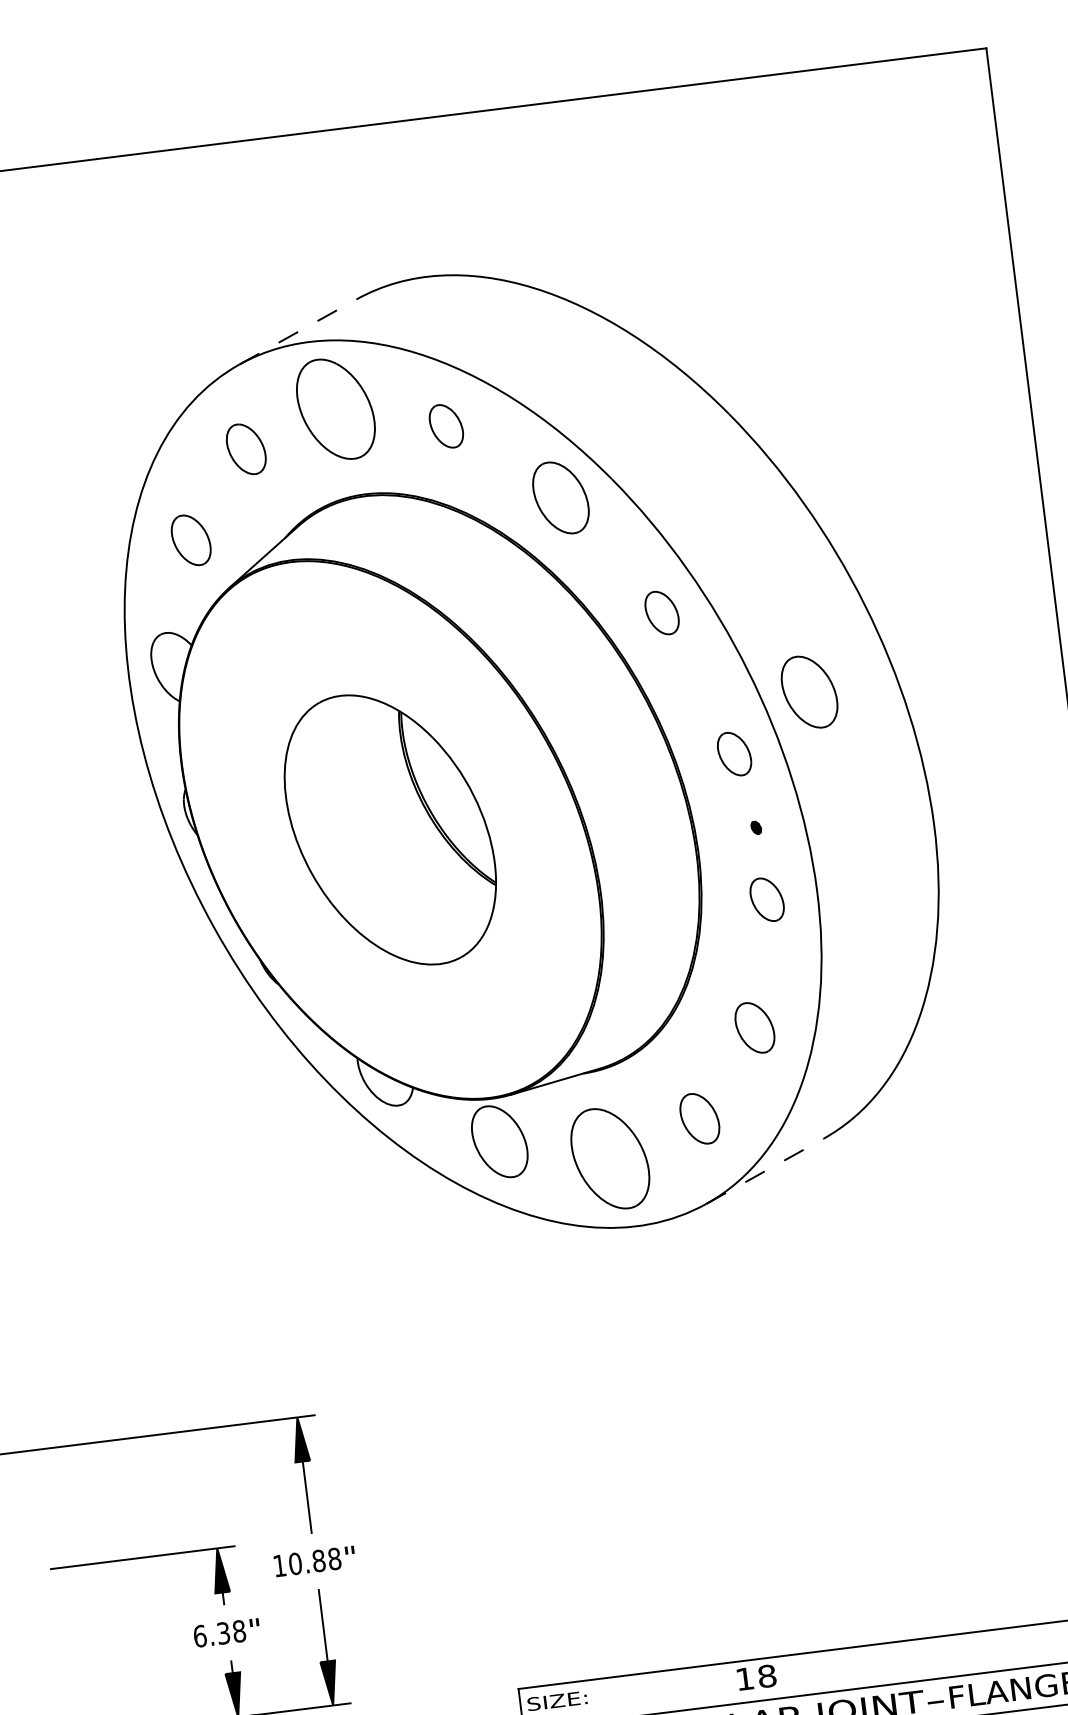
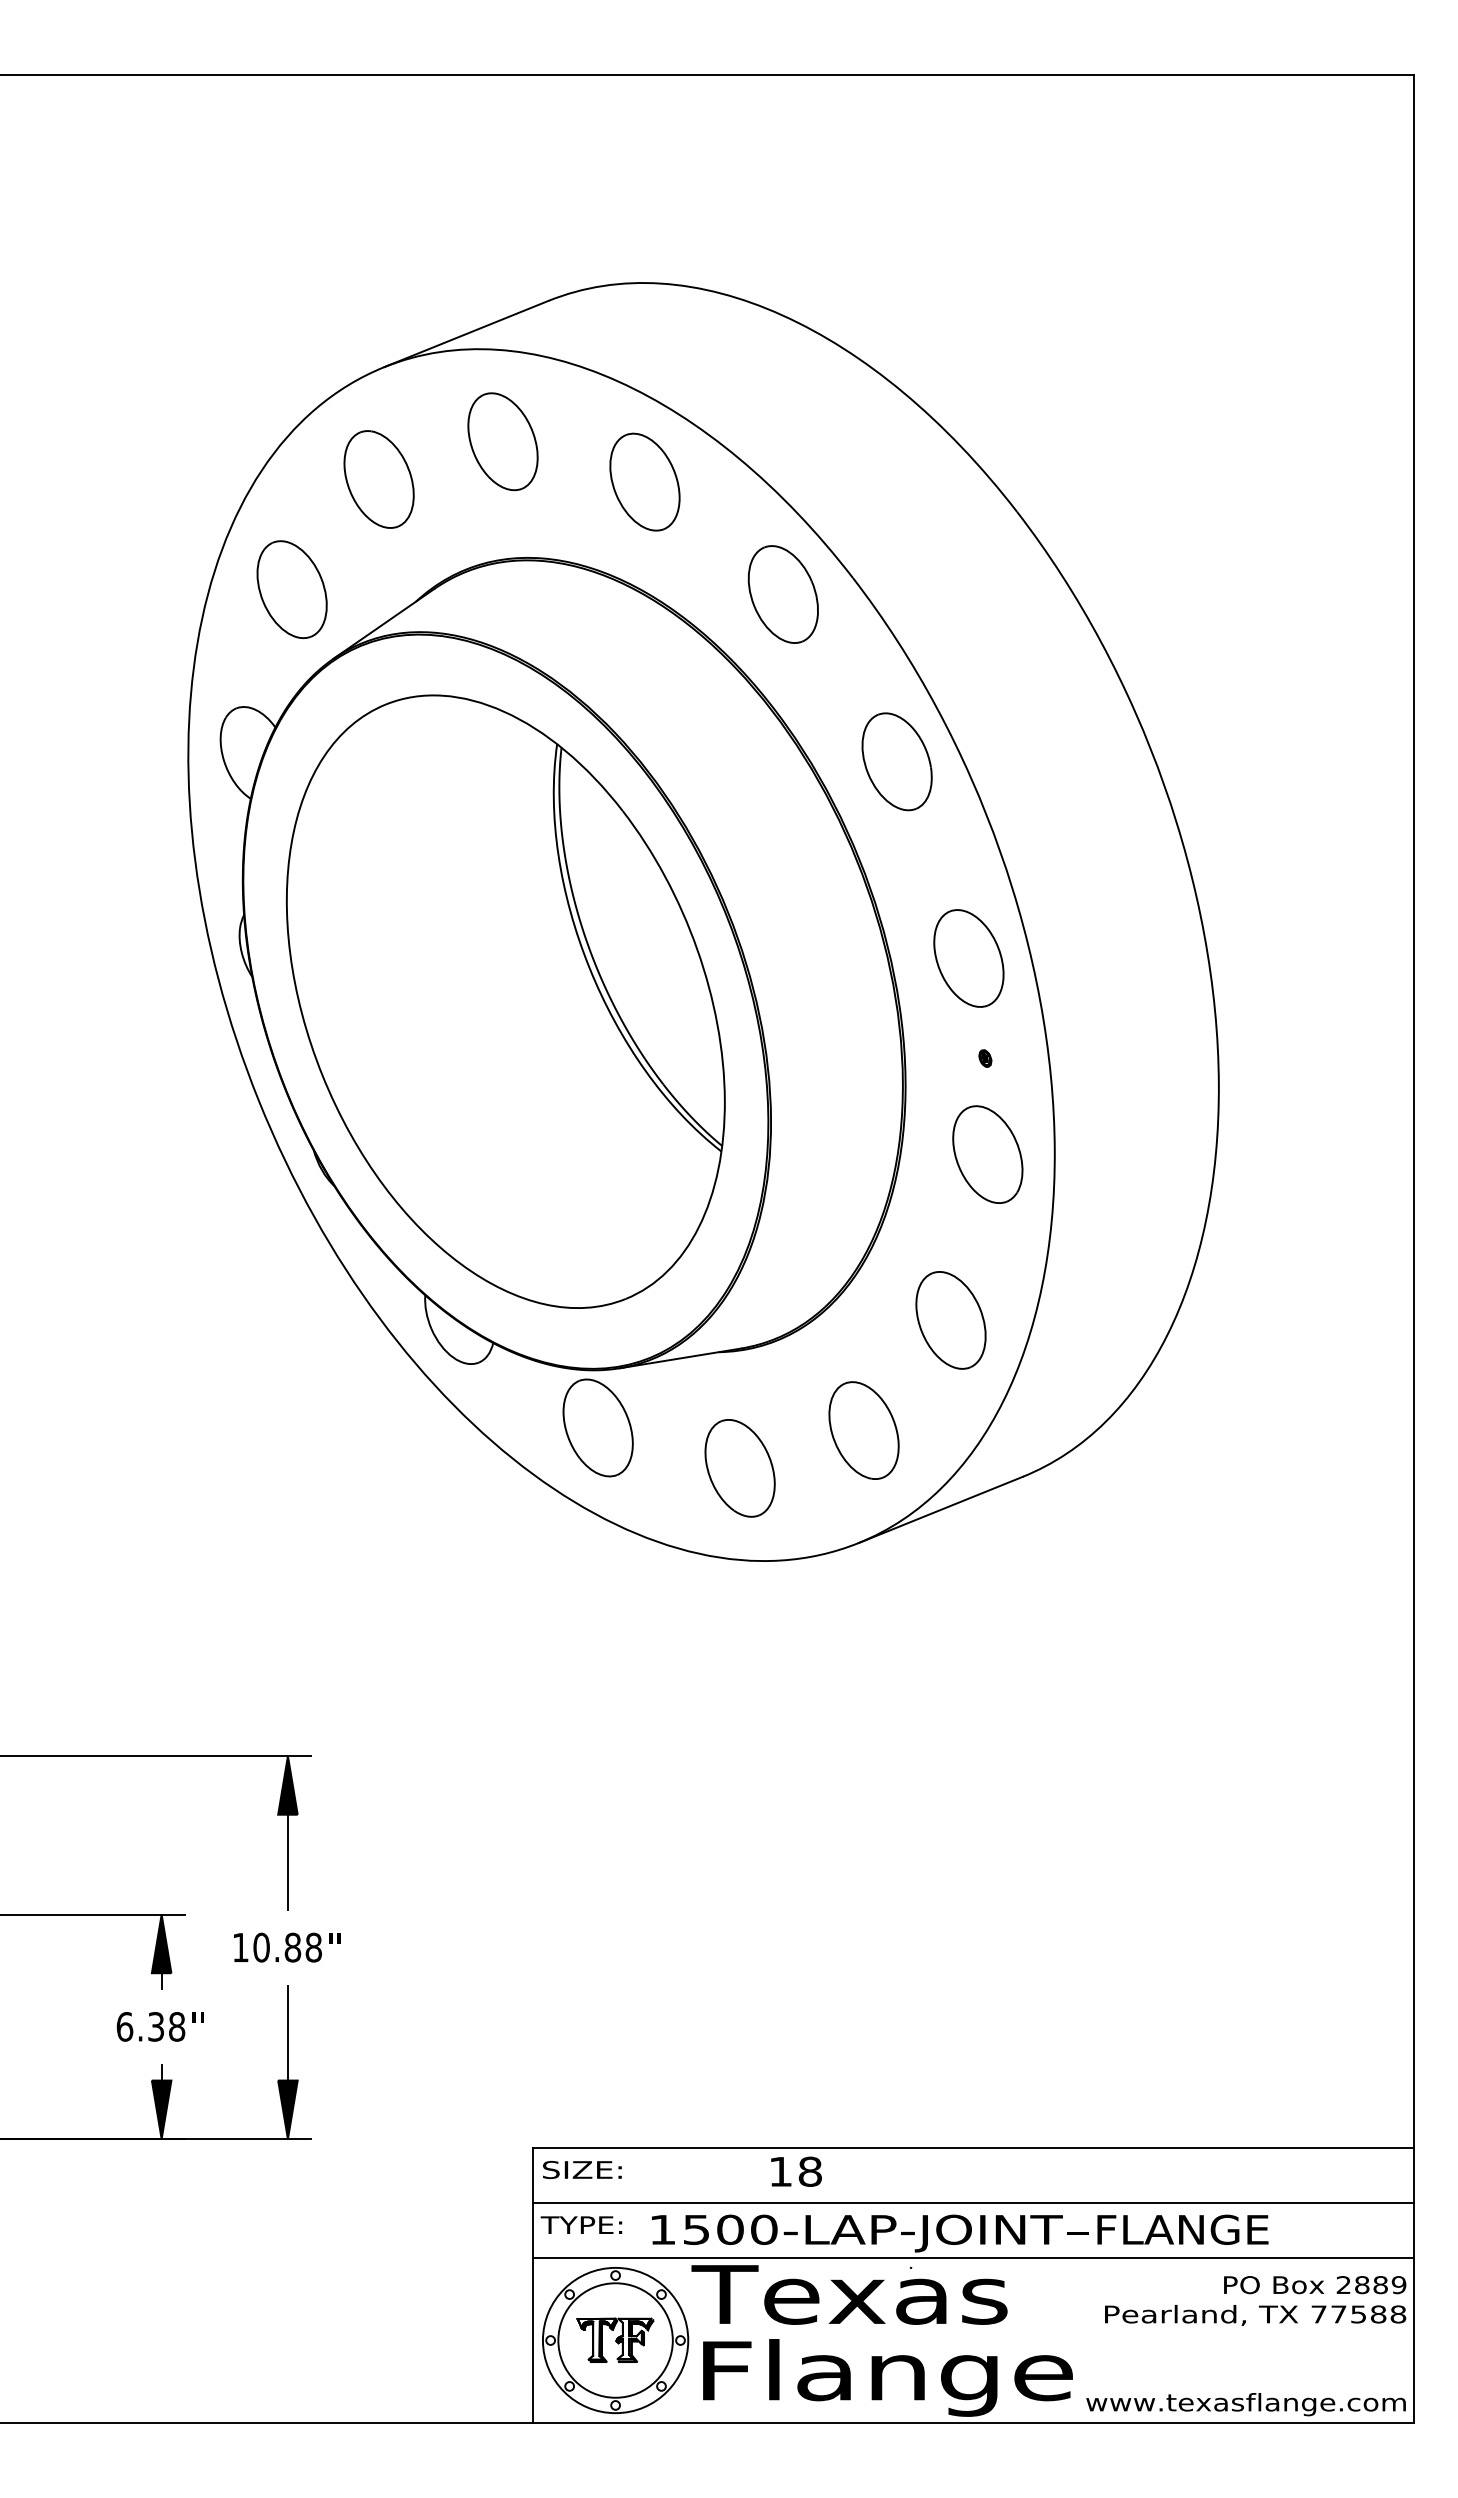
line: (298, 331) -> (466, 333), dashed -> solid
part: (335, 409) -> (502, 441), size x0.71
part: (446, 425) -> (644, 481), size x1.67
part: (245, 449) -> (378, 479), size x1.43
part: (190, 540) -> (291, 589), size x1.43
part: (661, 612) -> (896, 761), size x1.67
part: (808, 692) -> (1076, 889), removed
part: (734, 754) -> (968, 958), size x1.67
part: (390, 829) -> (505, 1001), size x1.67
part: (766, 899) -> (987, 1154), size x1.67
part: (754, 1028) -> (950, 1320), size x1.43
part: (699, 1118) -> (863, 1430), size x1.43
part: (609, 1159) -> (739, 1468), size x0.71
line: (765, 1170) -> (941, 1509), dashed -> solid
text: (756, 1677) -> (796, 2171), moved

